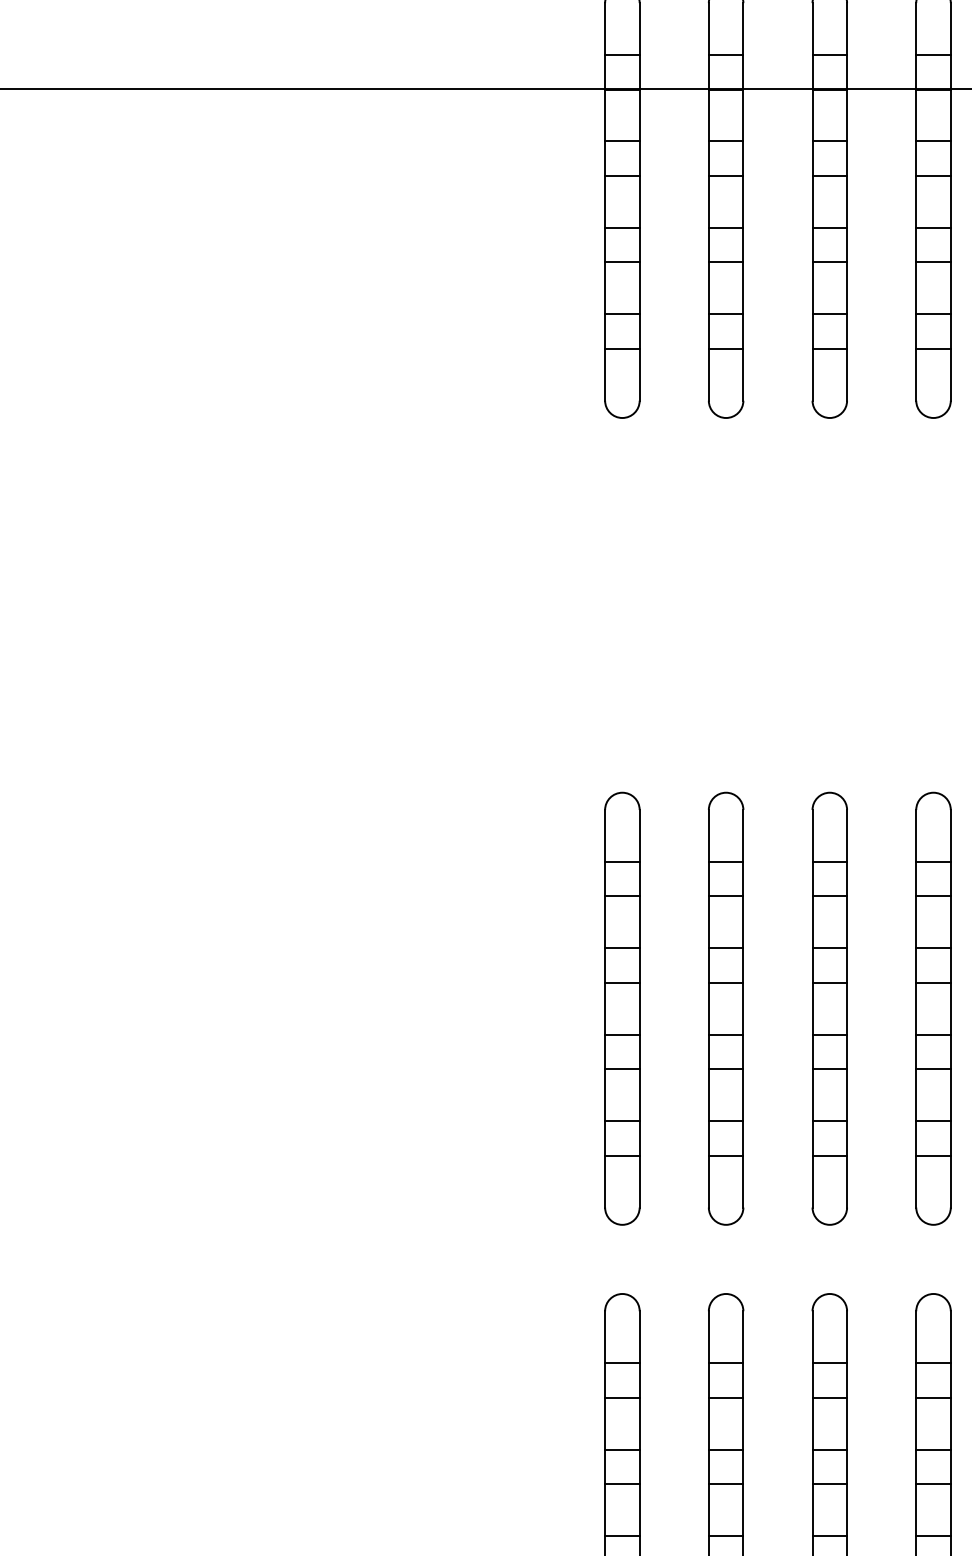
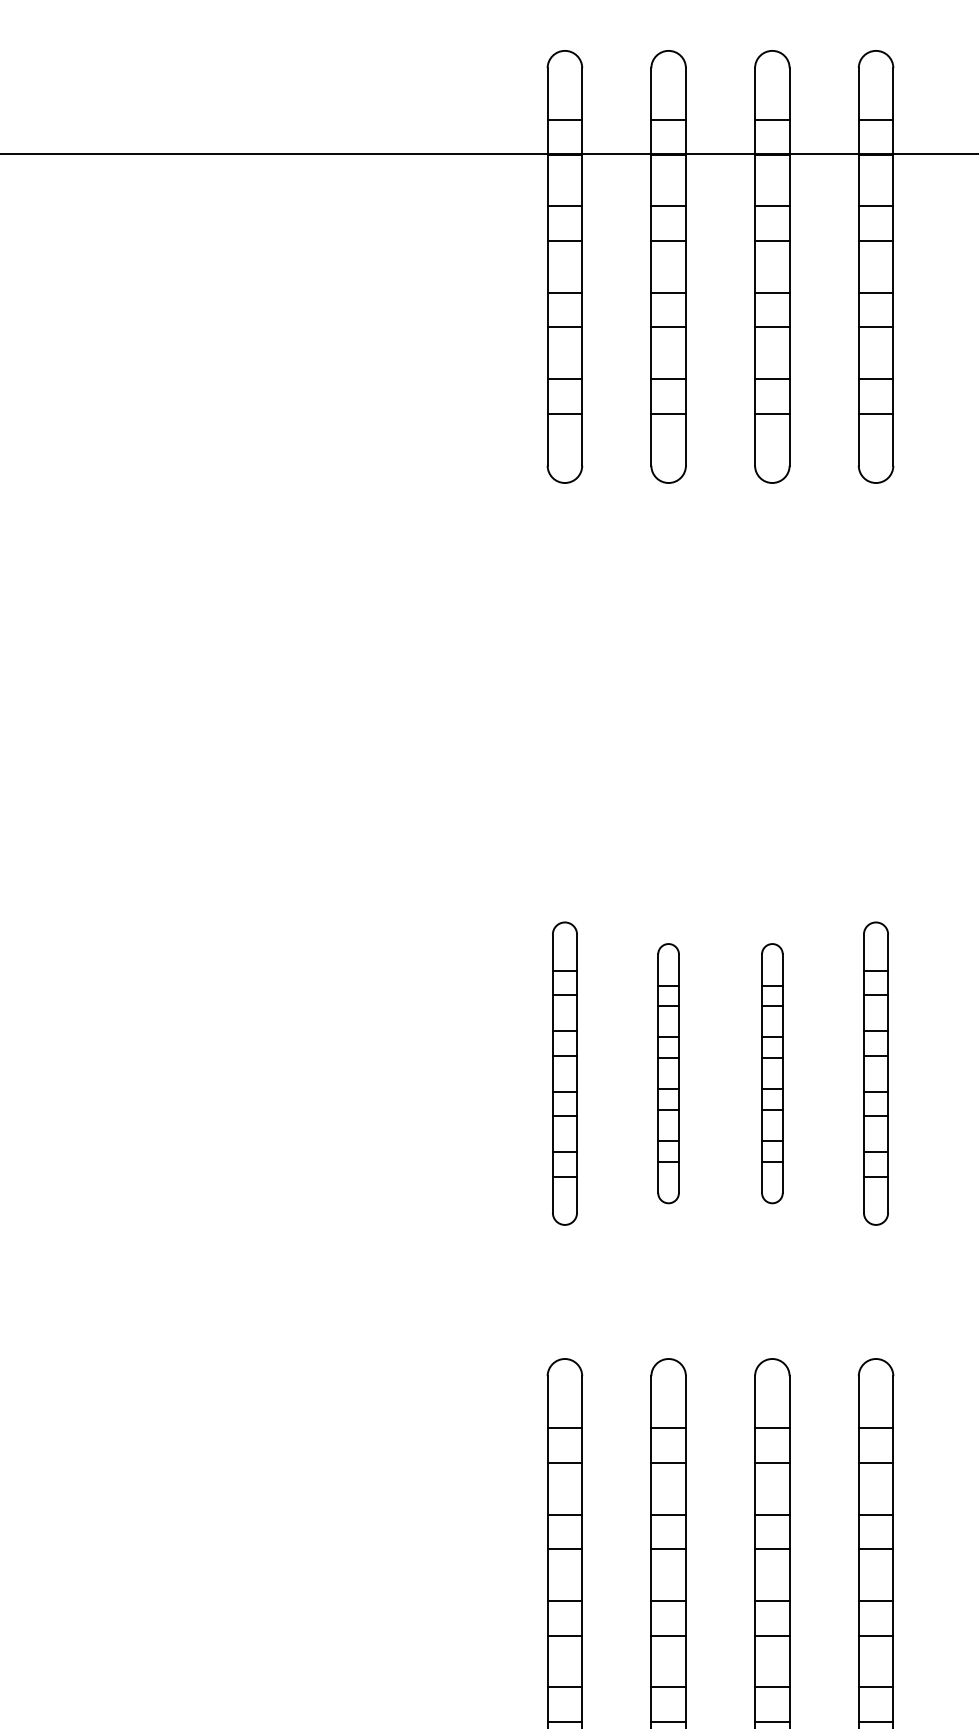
part: (621, 1008) -> (564, 1073), size x0.7
part: (725, 1008) -> (668, 1073), size x0.6
part: (829, 1008) -> (772, 1073), size x0.6
part: (932, 1008) -> (875, 1073), size x0.7

